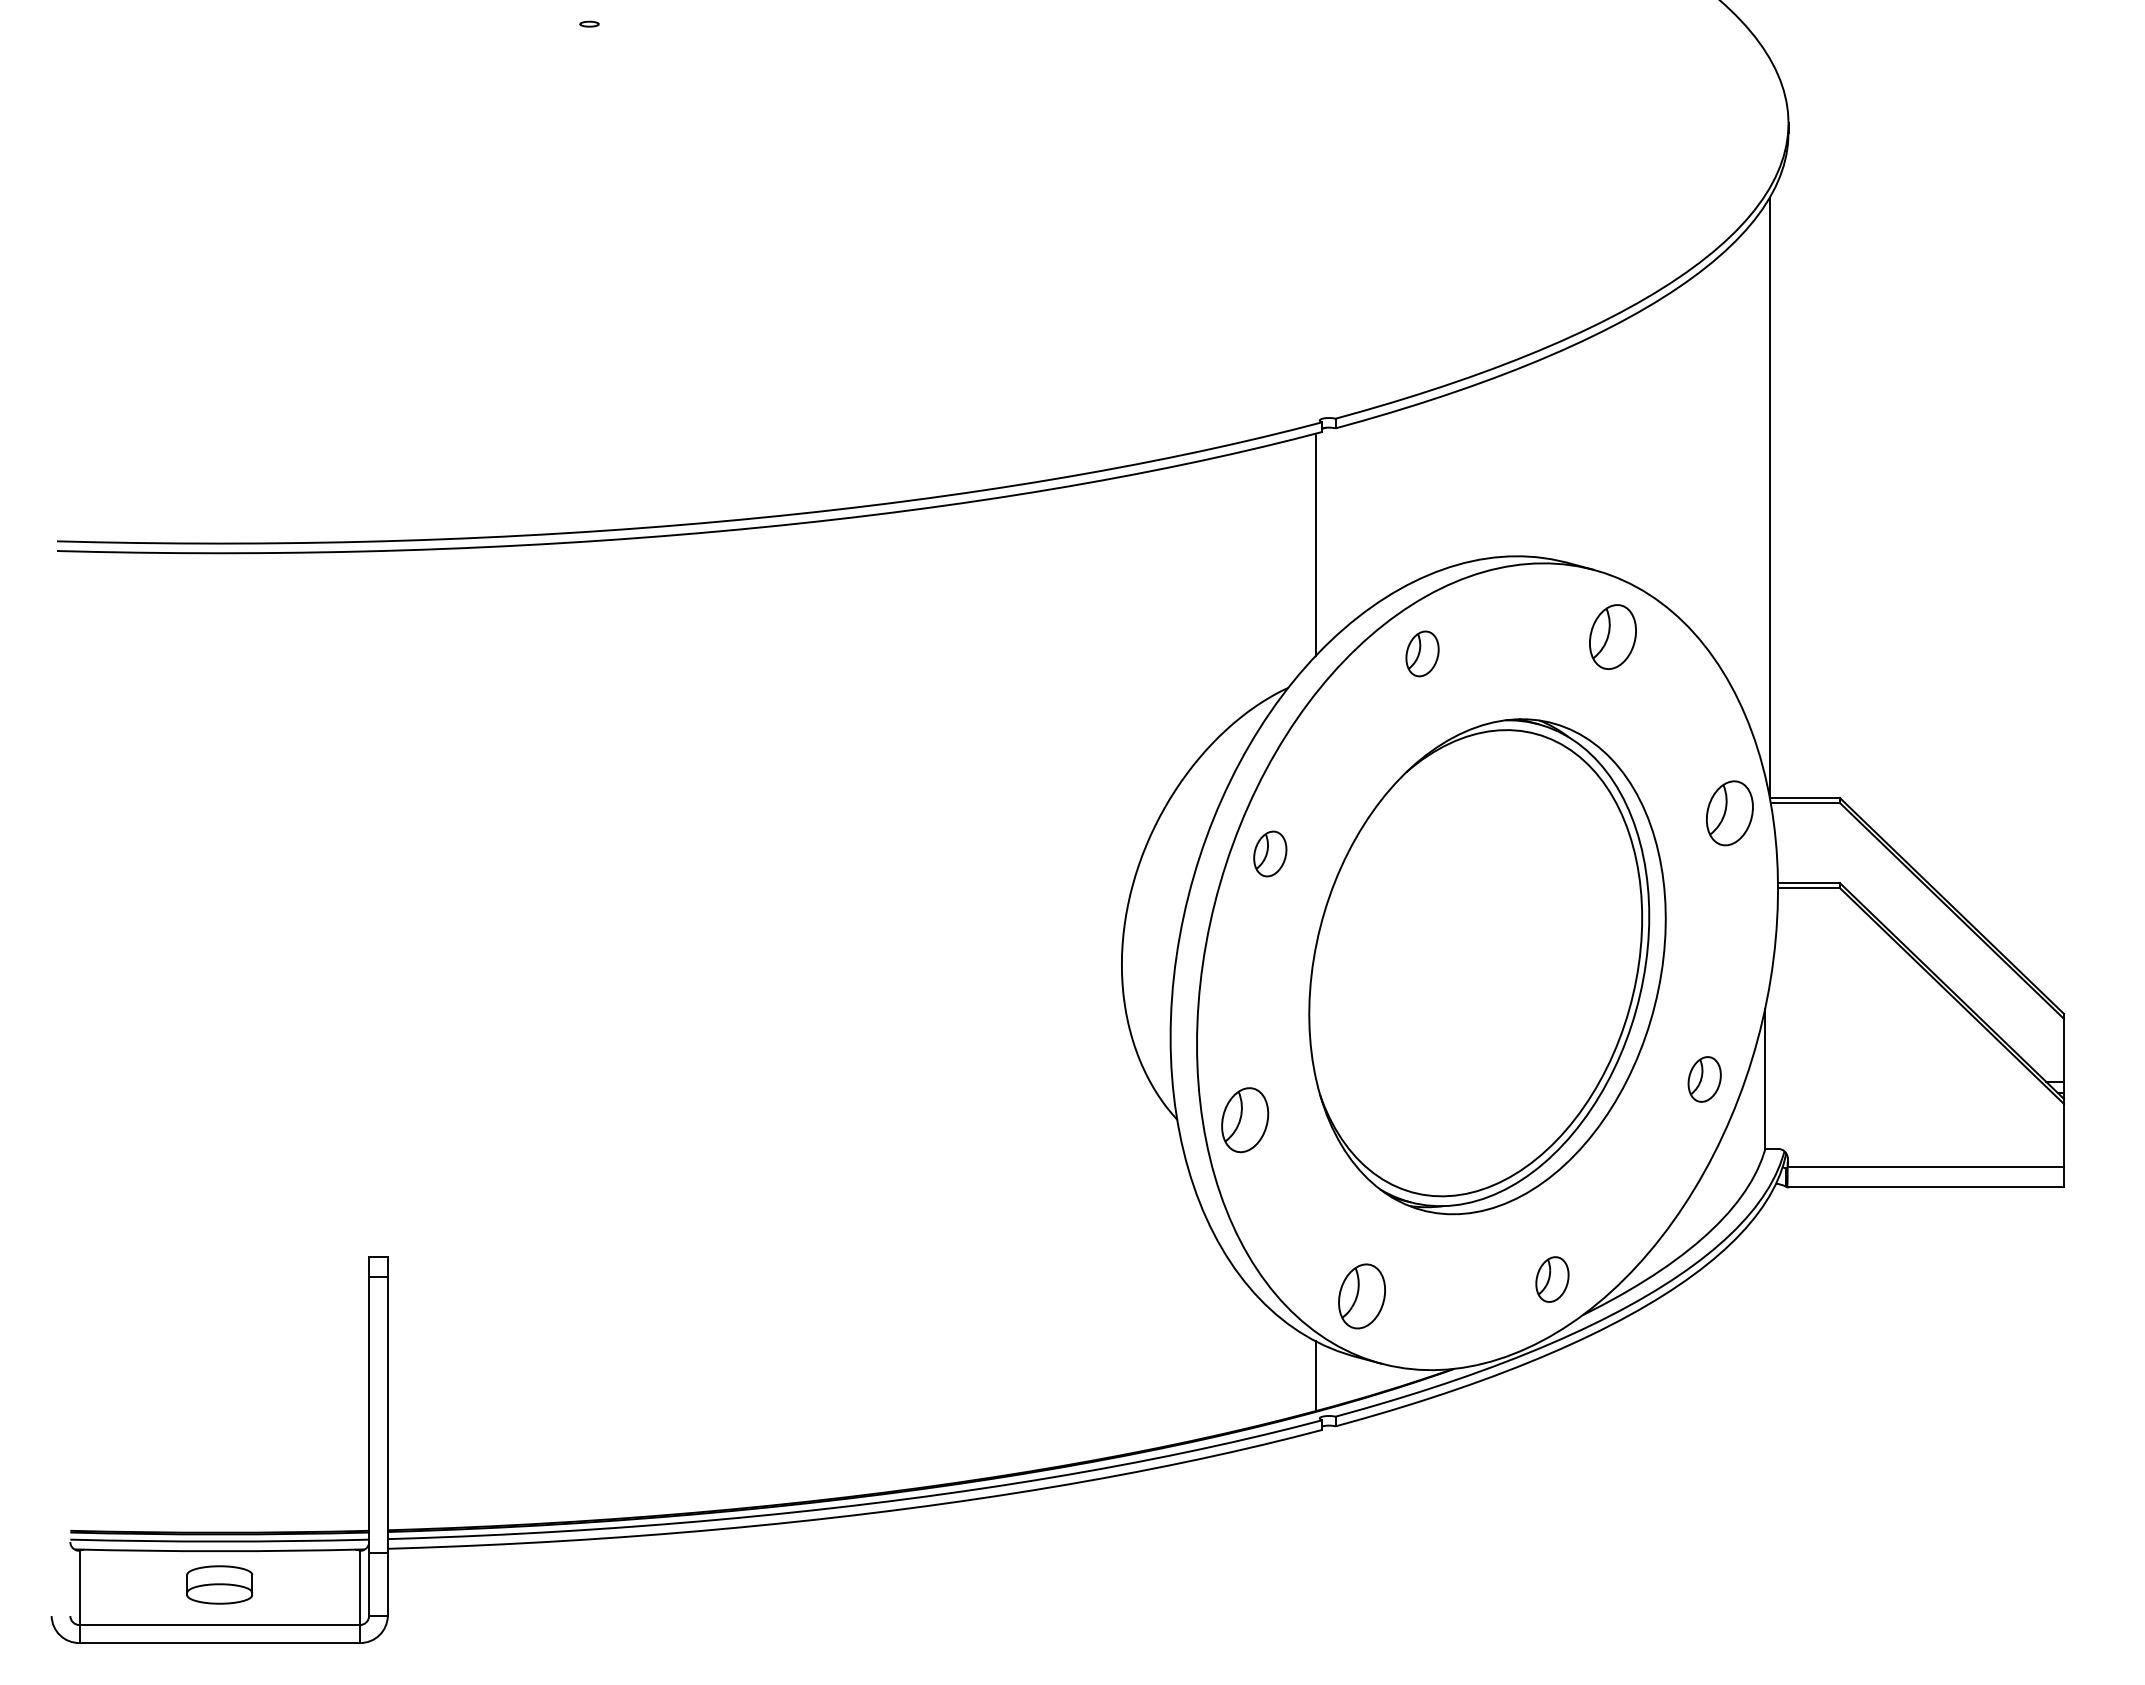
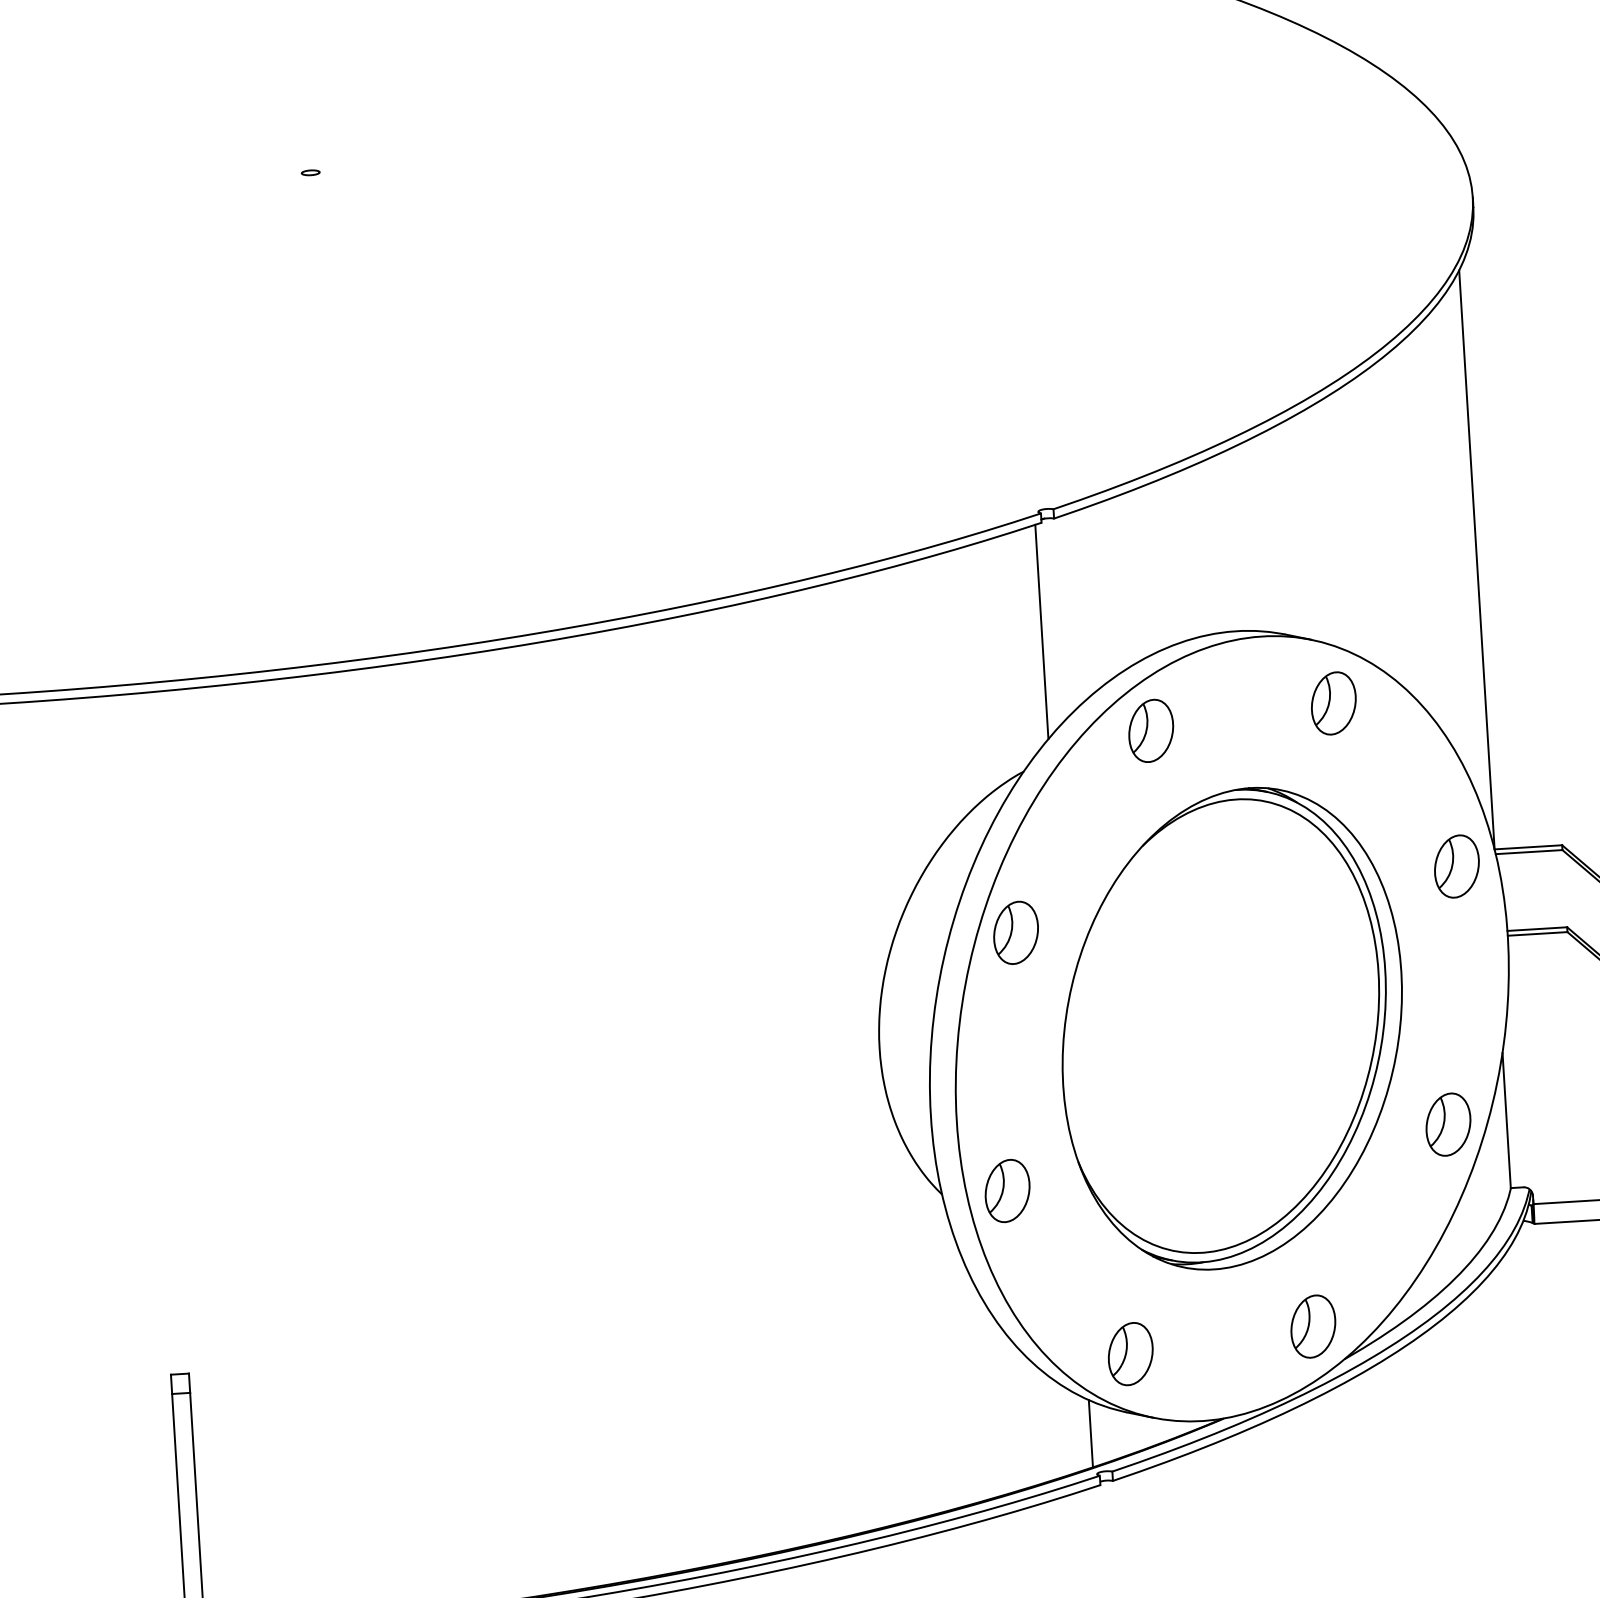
part: (1422, 653) -> (1151, 730), size x1.43
part: (1270, 853) -> (1016, 932), size x1.43
part: (1704, 1079) -> (1448, 1124), size x1.43
part: (1552, 1279) -> (1313, 1326), size x1.43

